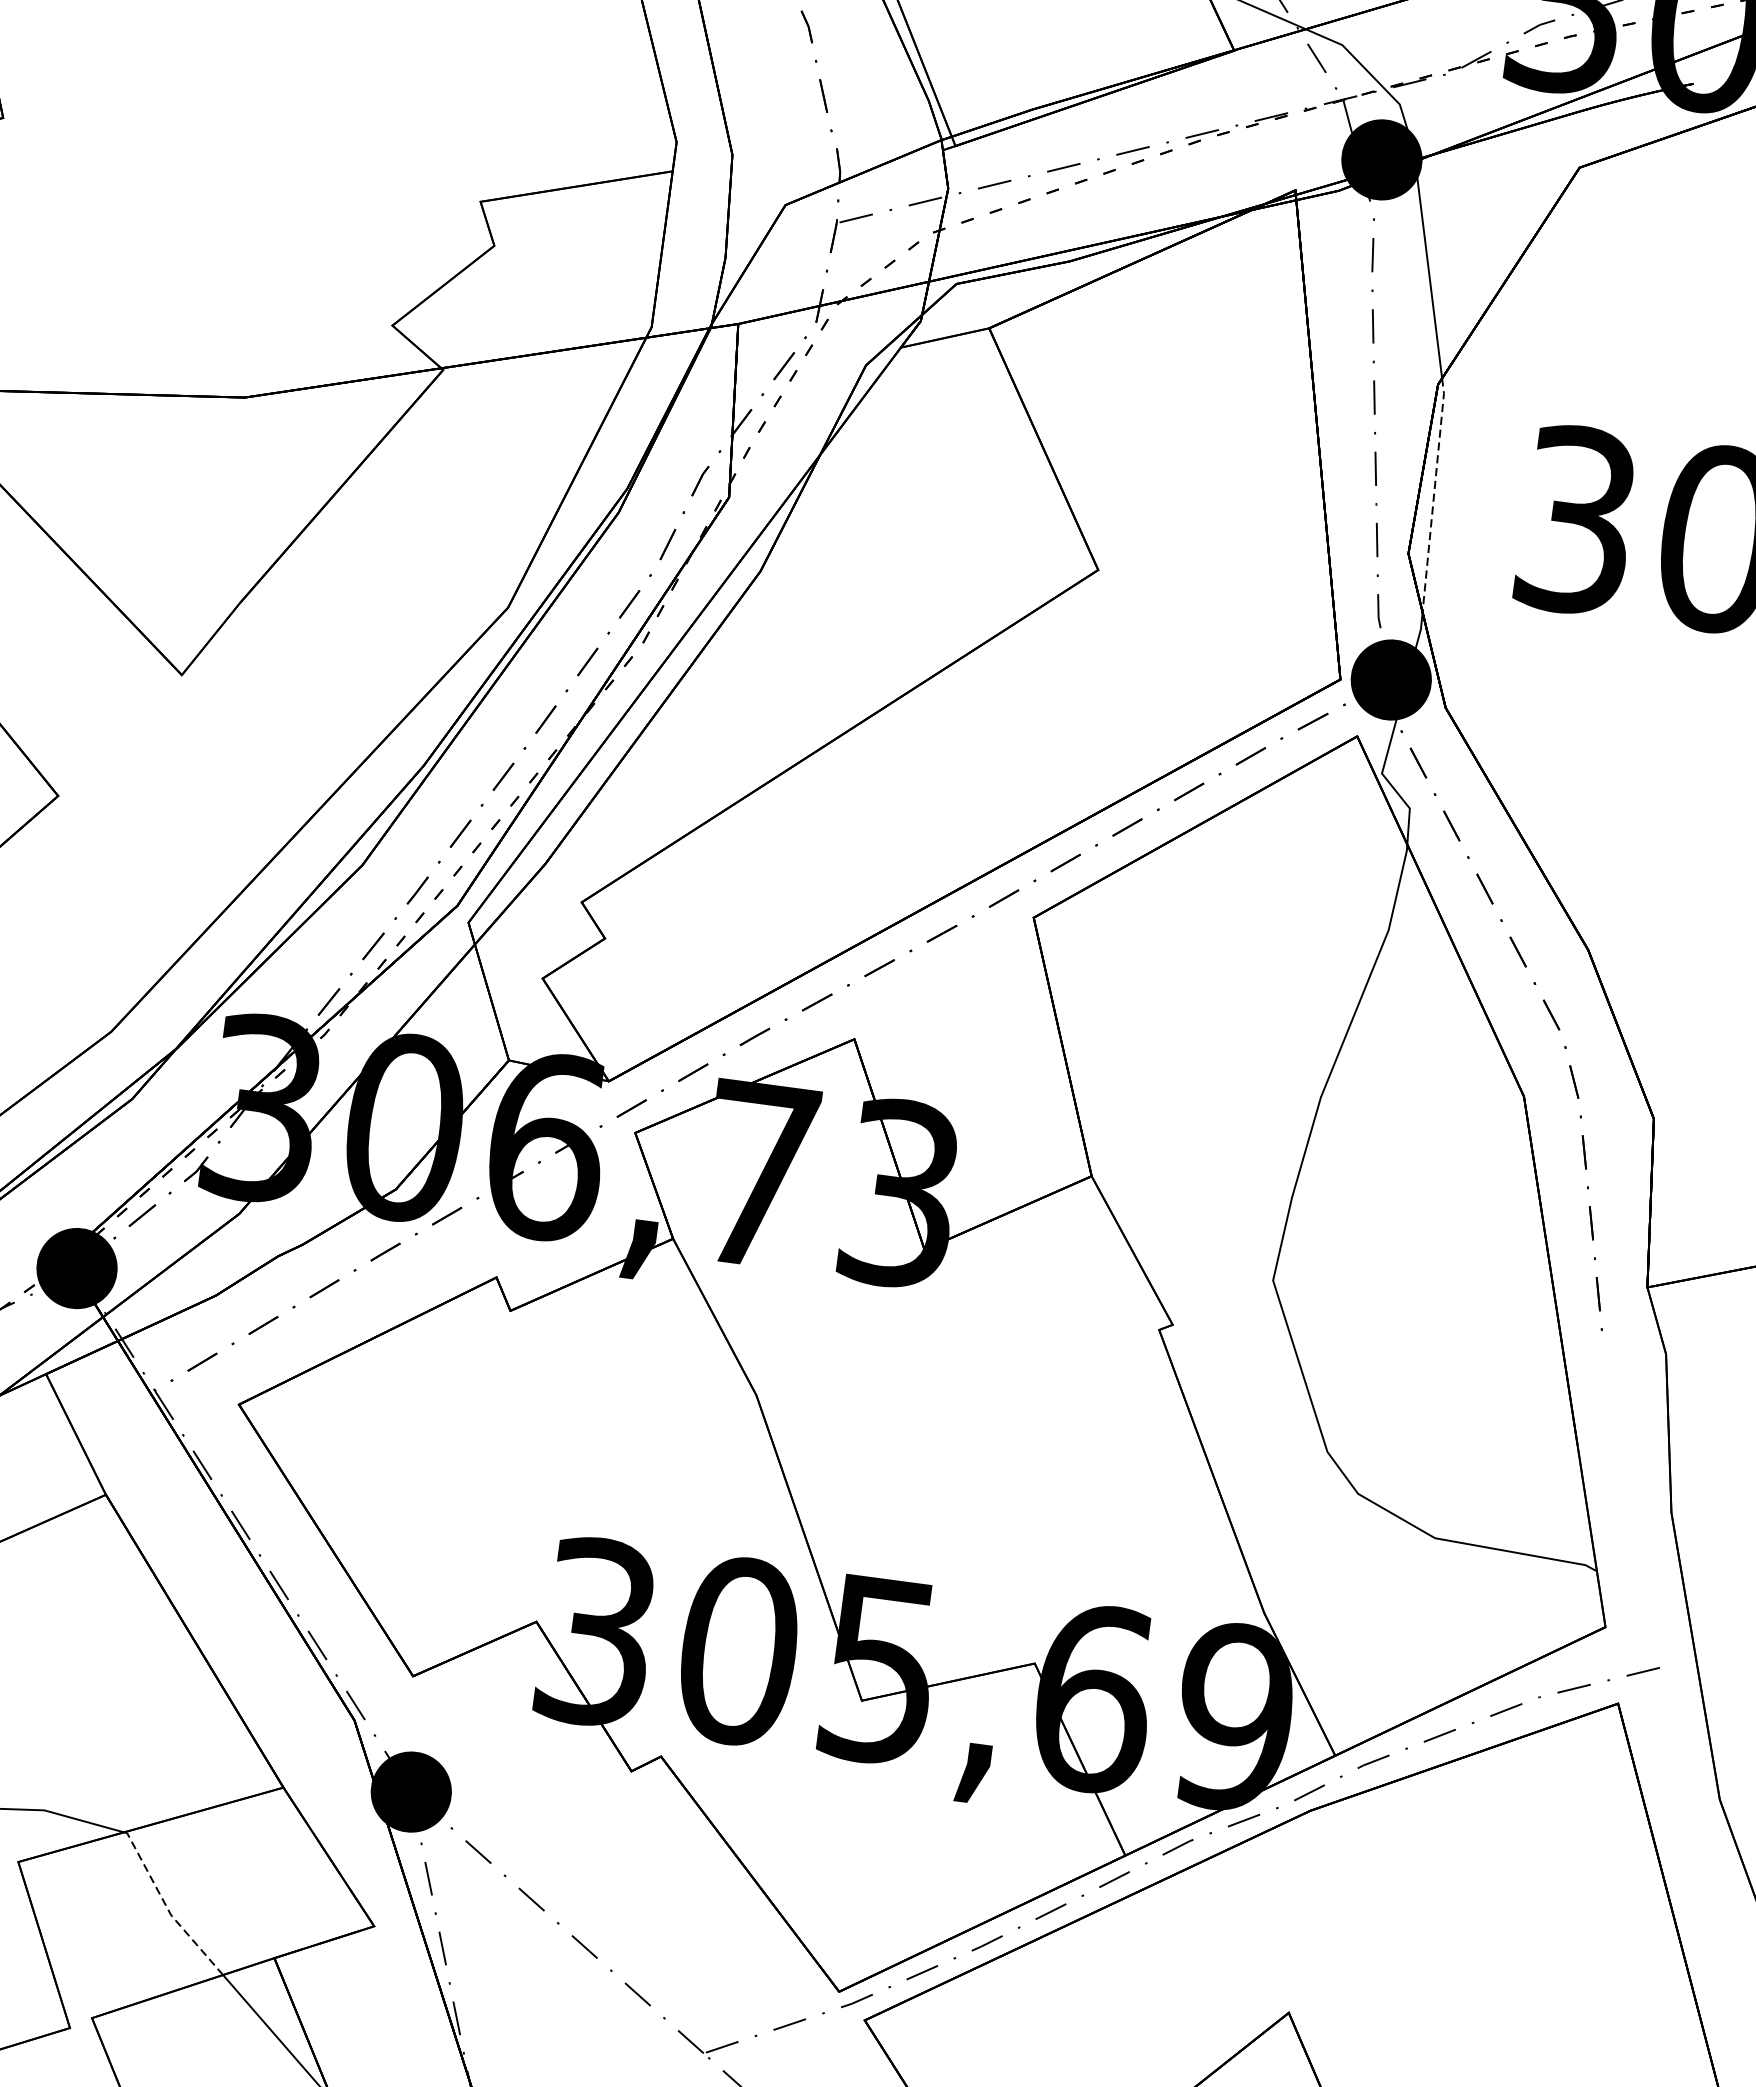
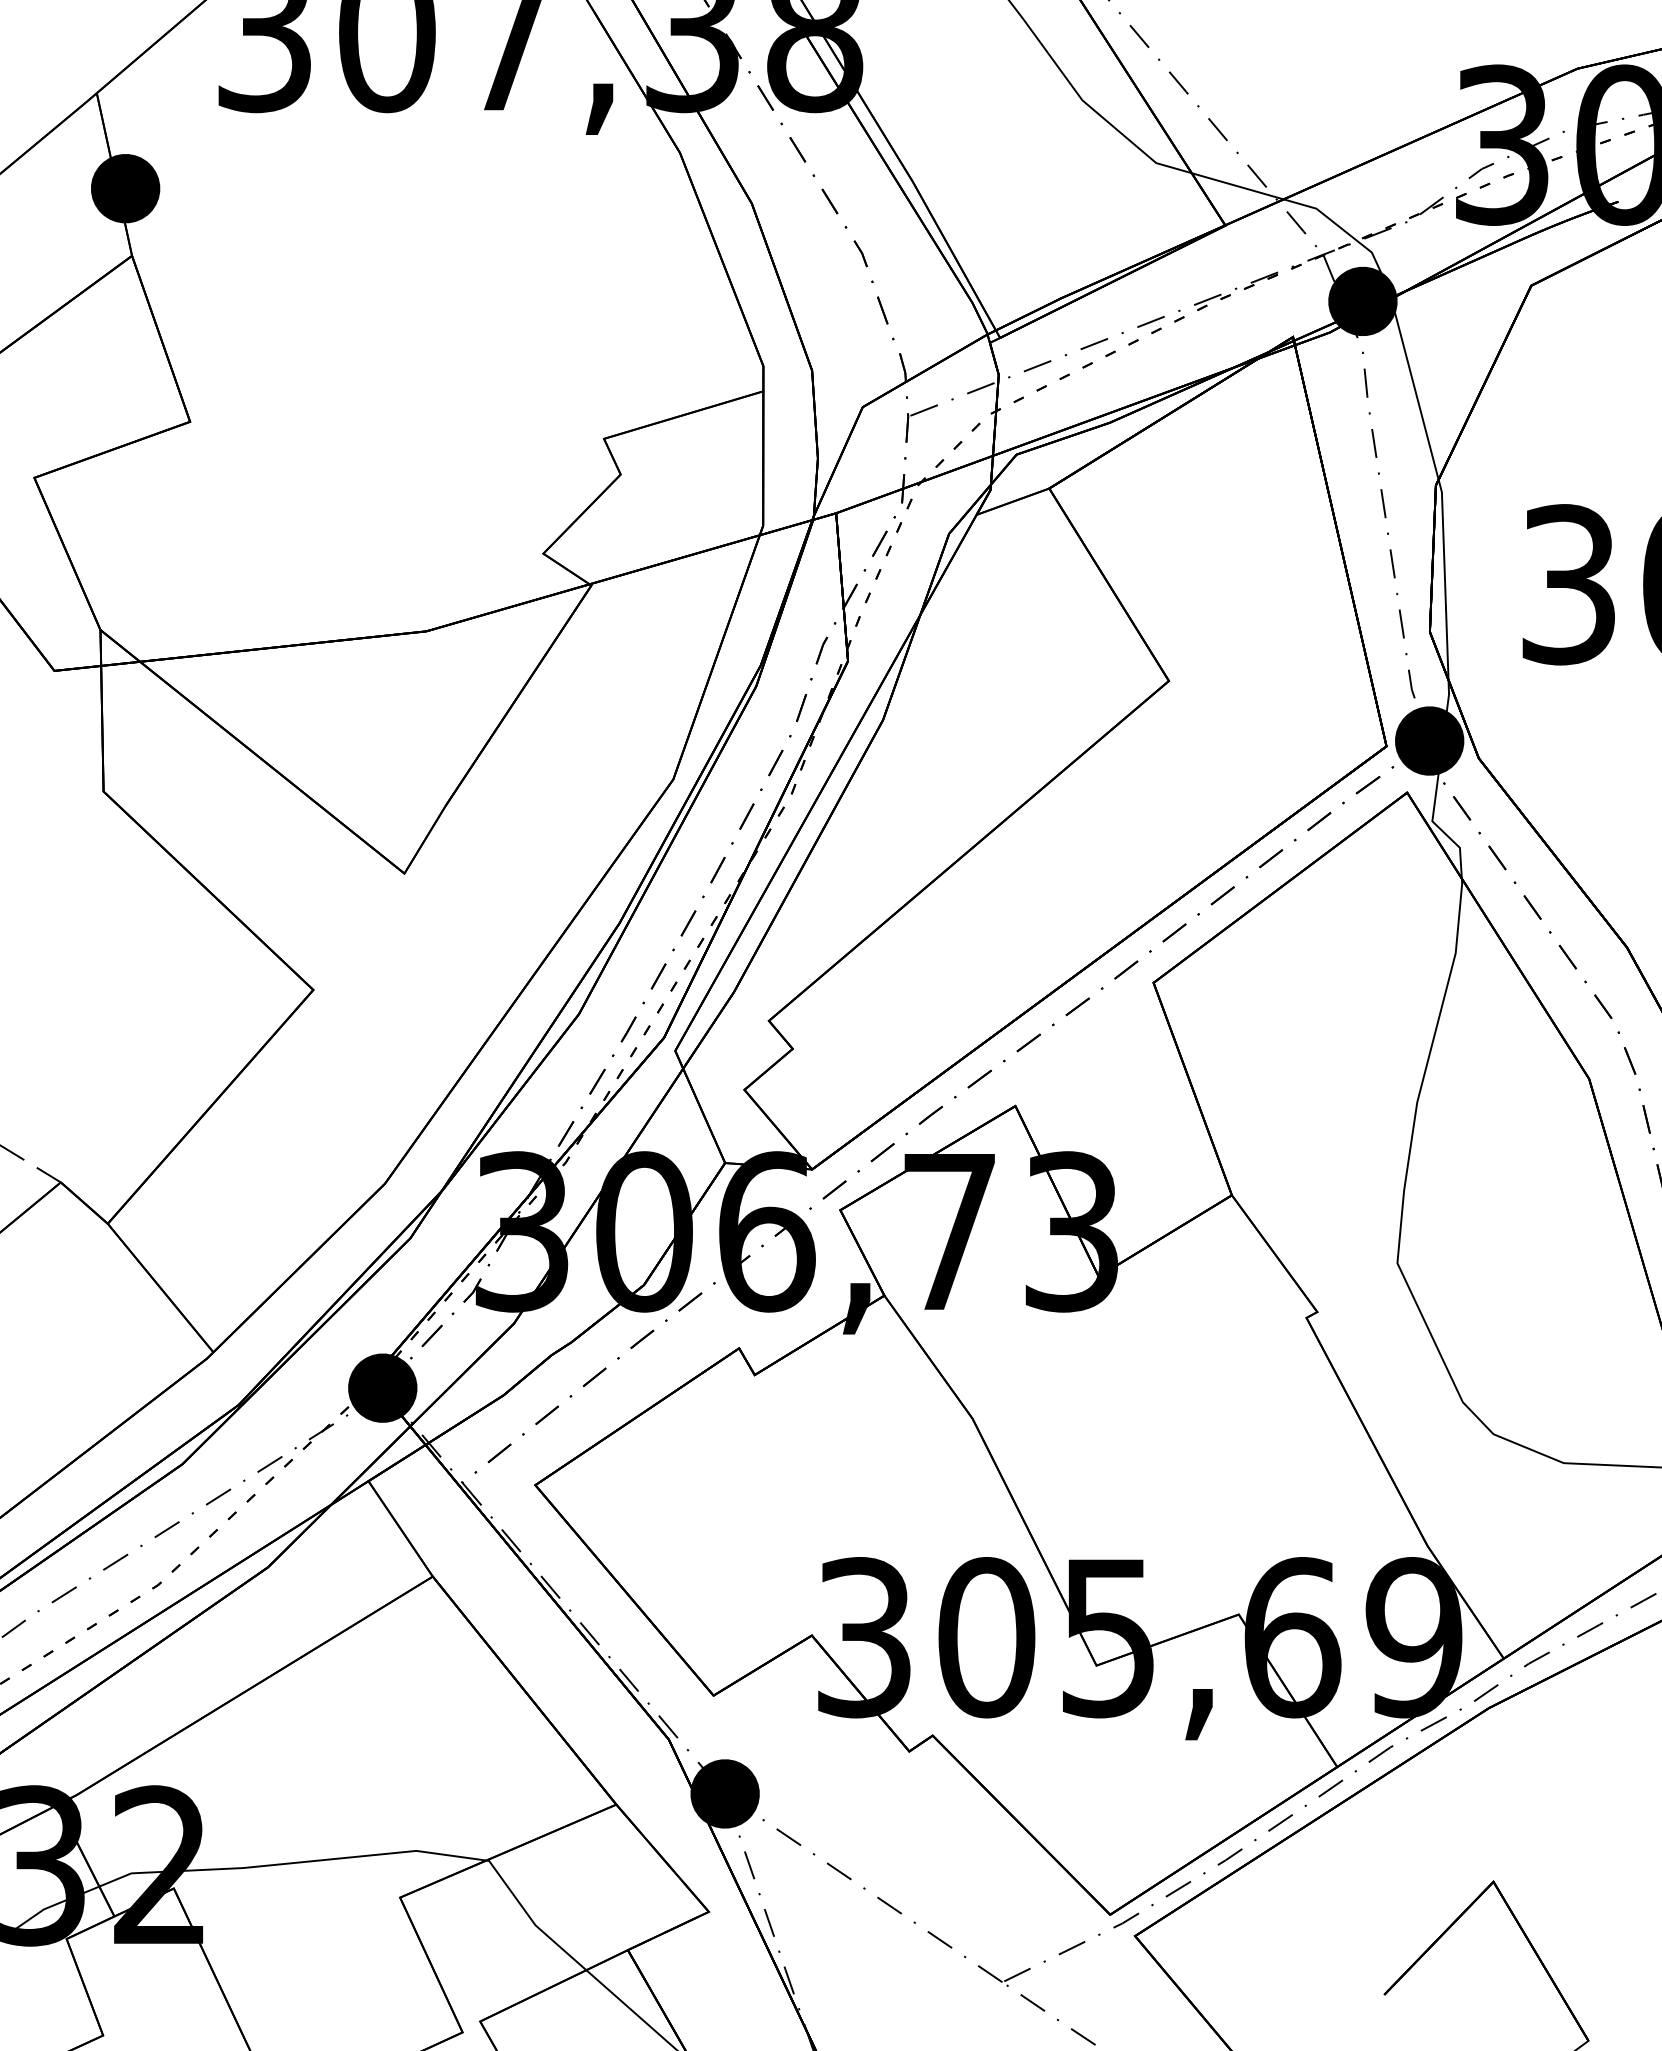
line: (1433, 494) -> (1444, 579), dashed -> solid
line: (167, 1907) -> (531, 1919), dashed -> solid

